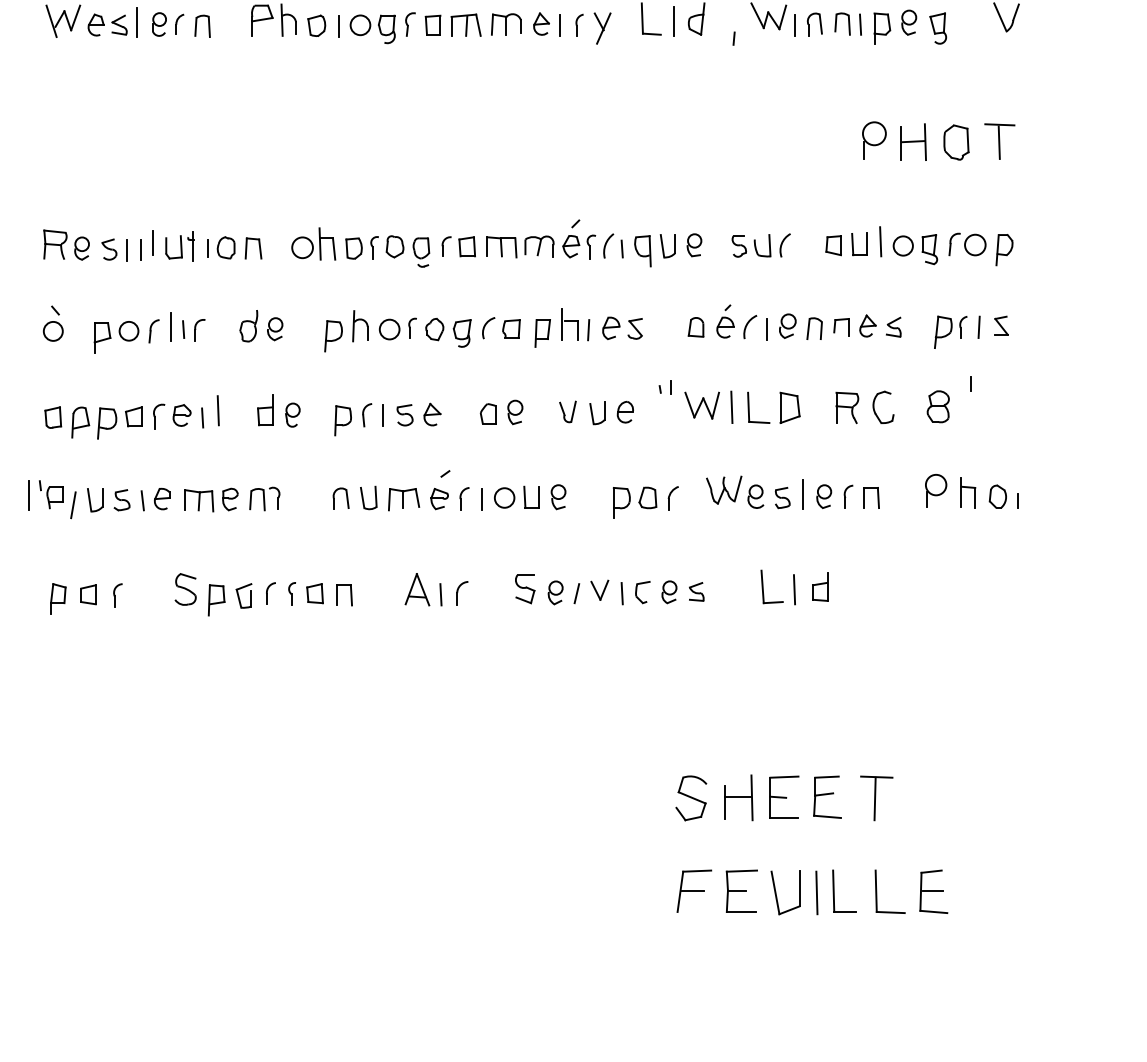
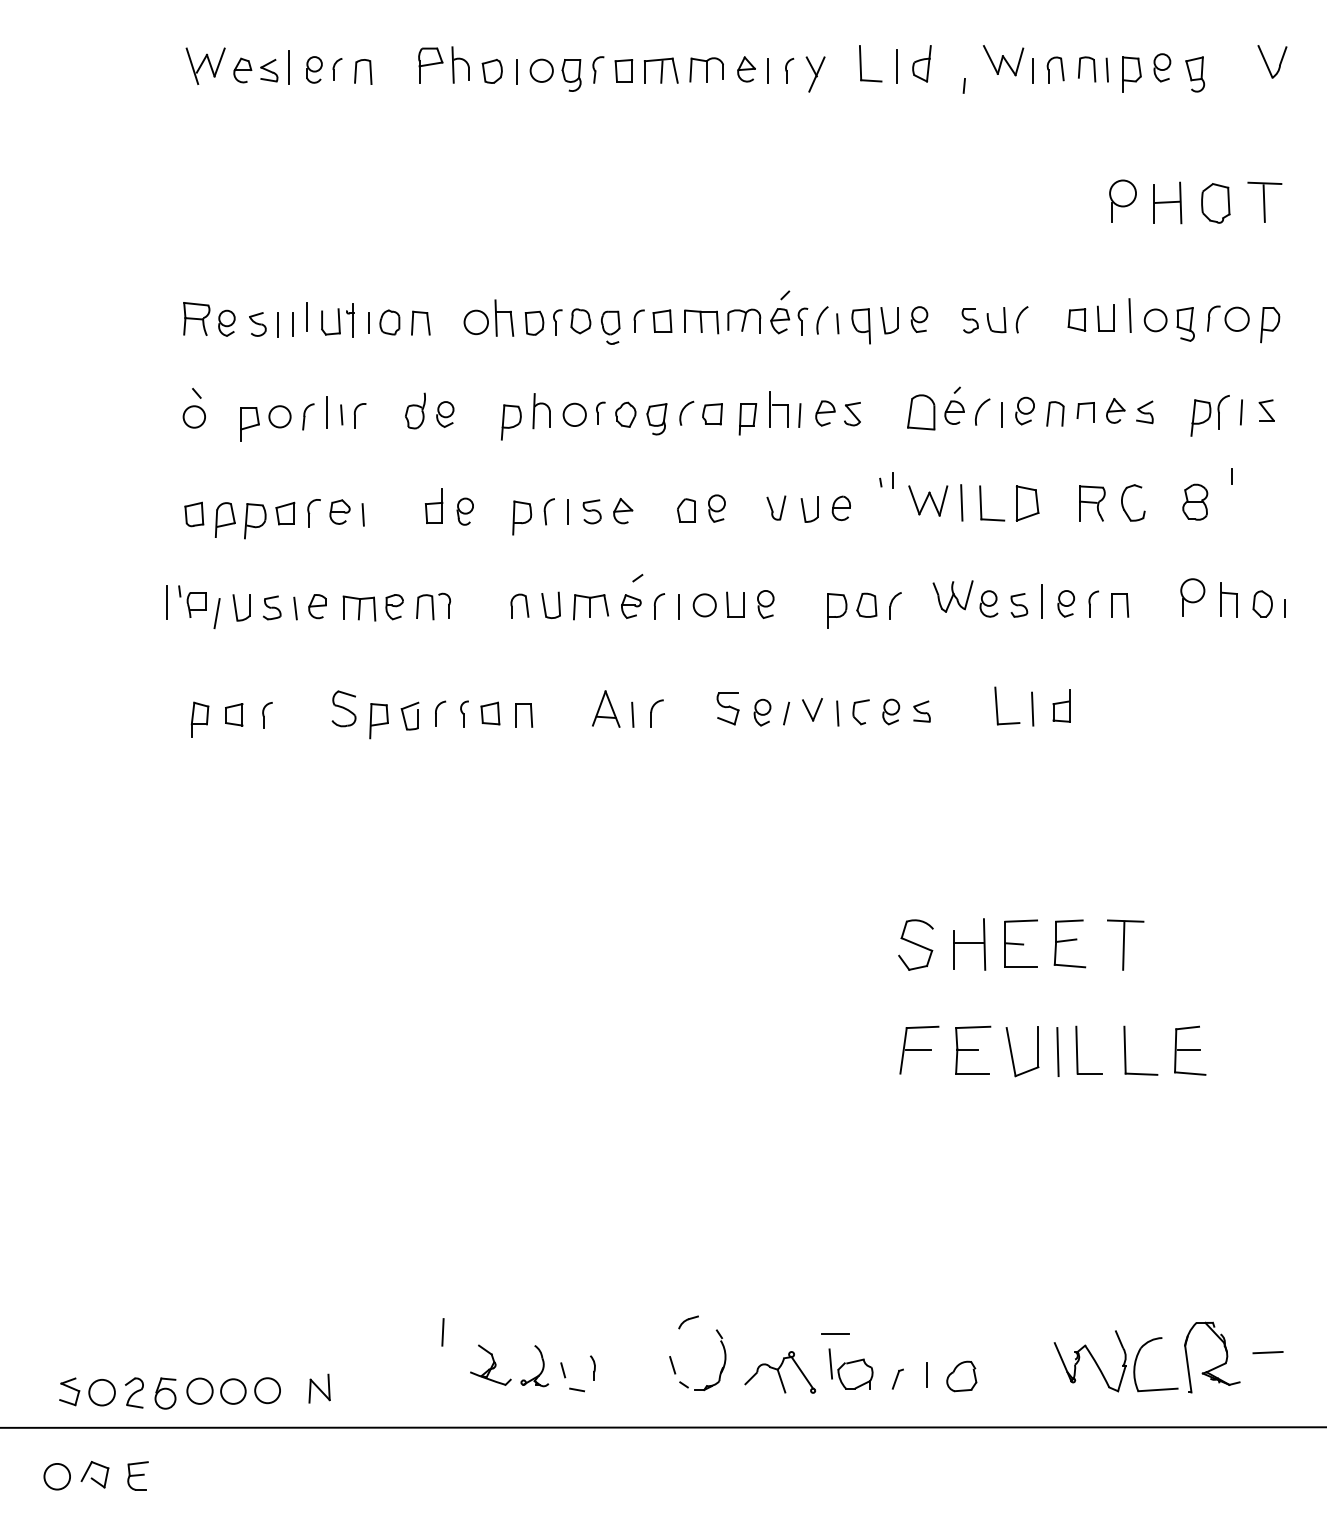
part: (963, 326) -> (1223, 411), size x1.4
part: (696, 327) -> (921, 412), size x1.6
line: (217, 410) -> (380, 506), removed

